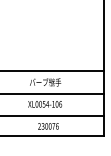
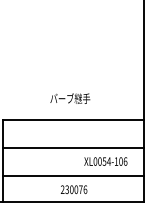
text: (45, 82) -> (70, 98), moved
text: (44, 104) -> (105, 161), moved

